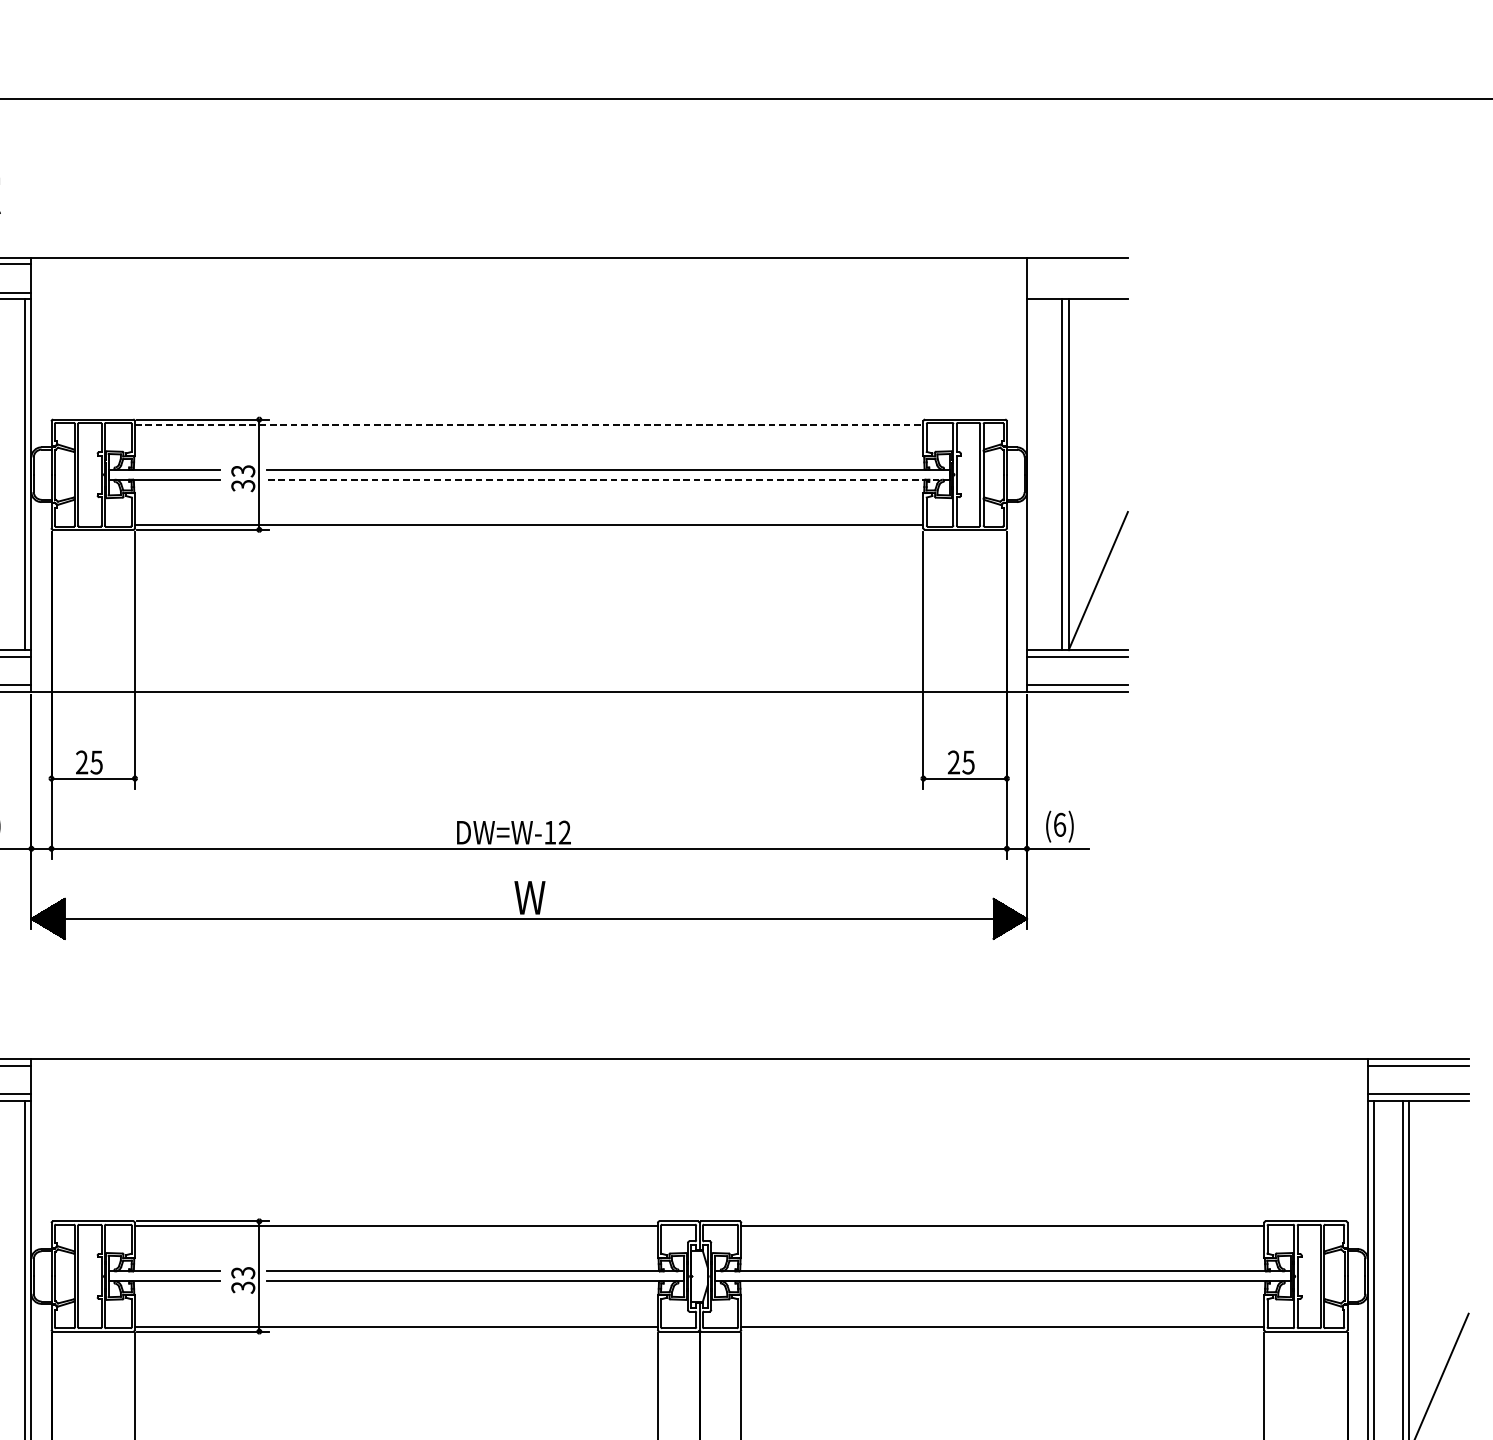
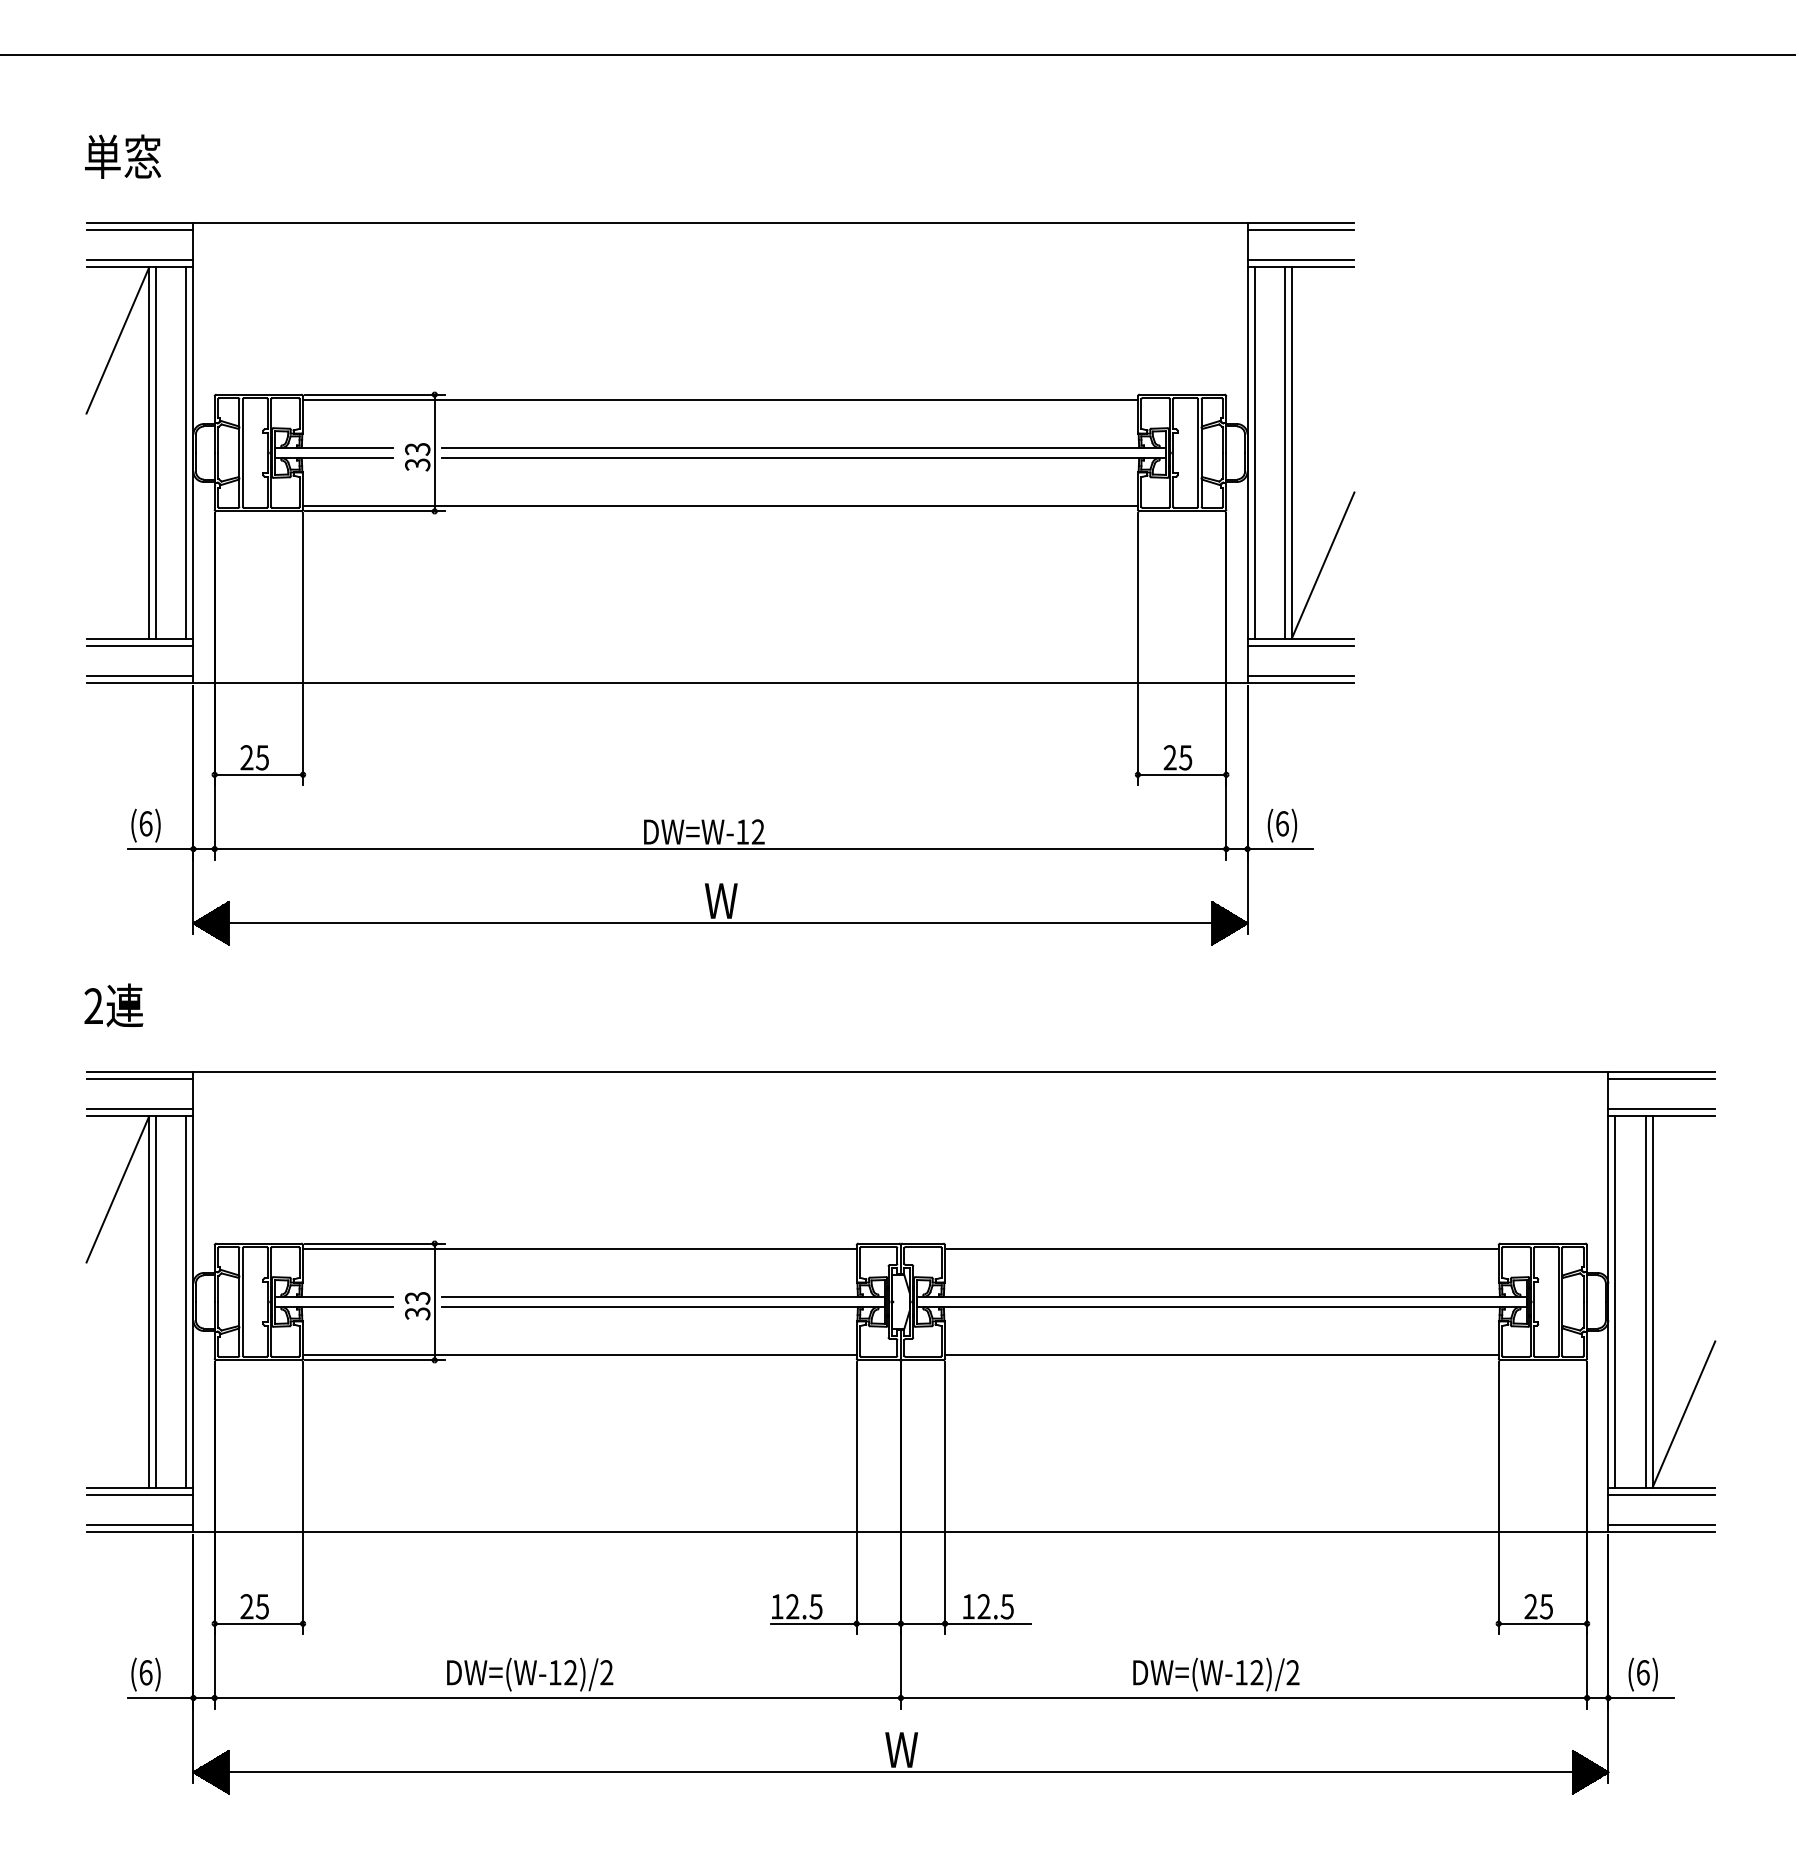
line: (1076, 264) -> (1300, 230), added
line: (1076, 292) -> (1300, 260), added
line: (530, 424) -> (721, 399), dashed -> solid
line: (1033, 474) -> (1254, 452), added
line: (608, 479) -> (804, 458), dashed -> solid

